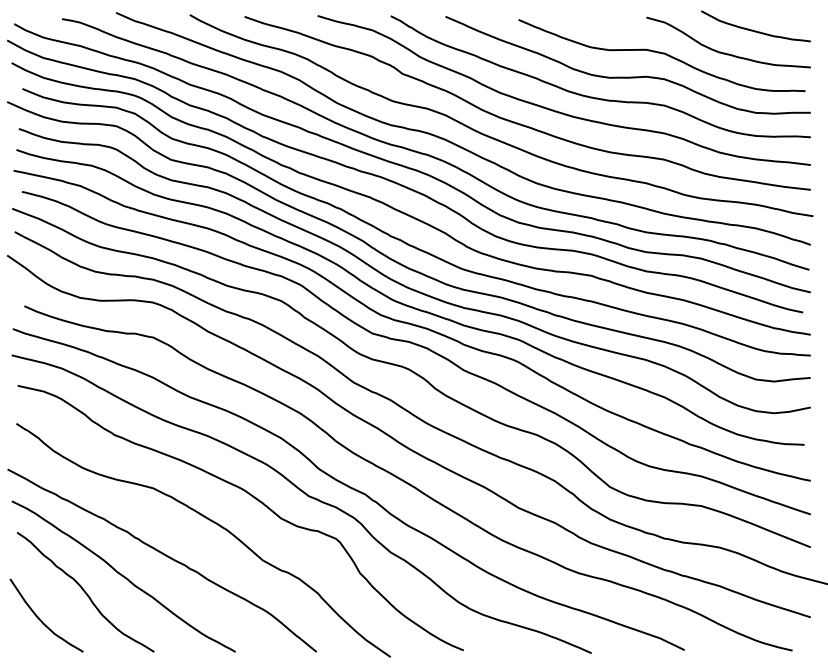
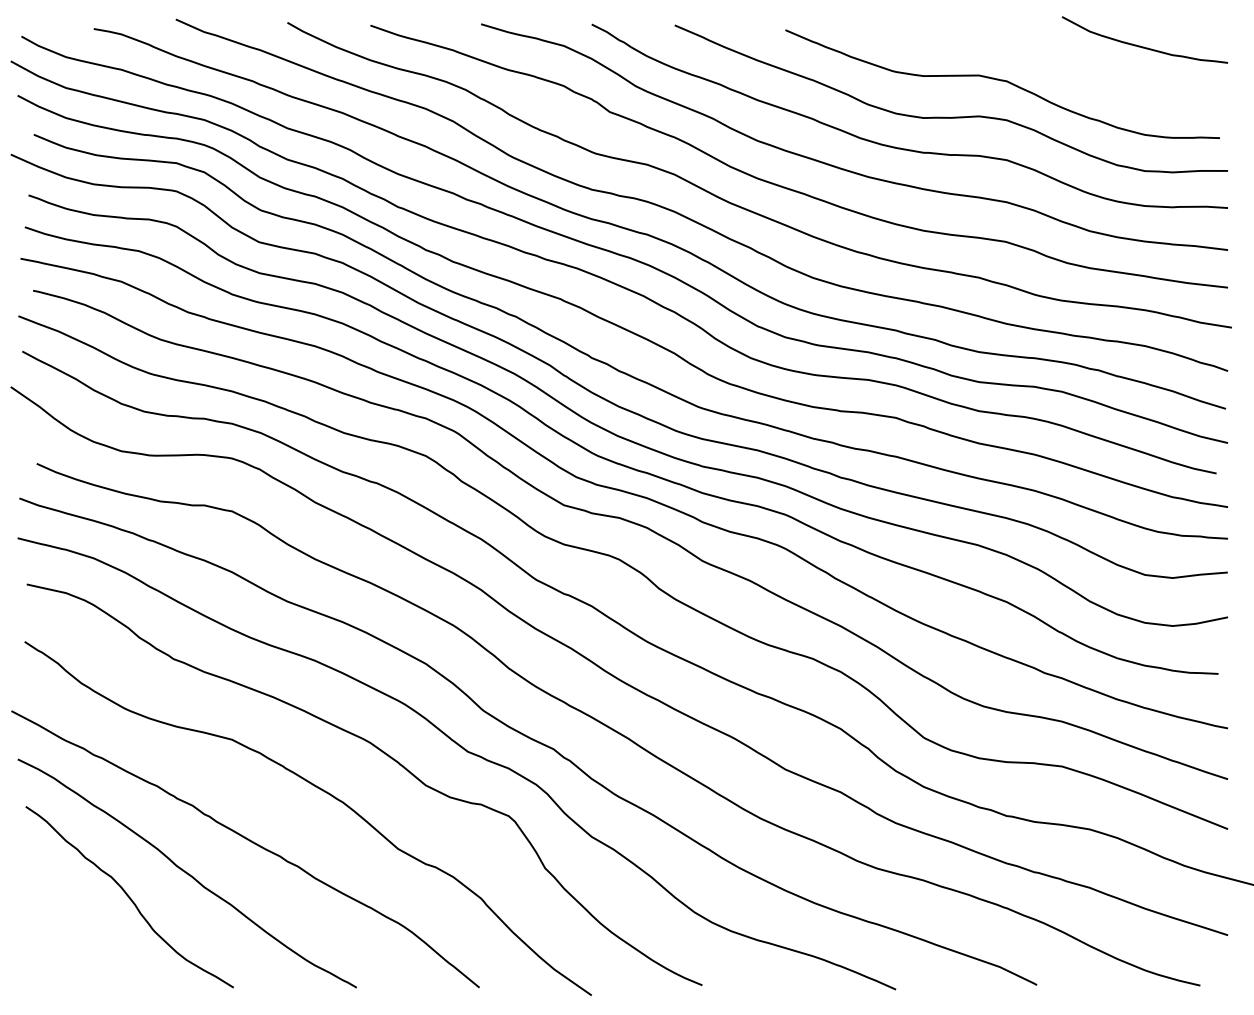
curve: (725, 52) -> (1098, 79), removed
curve: (40, 618) -> (61, 936), removed

